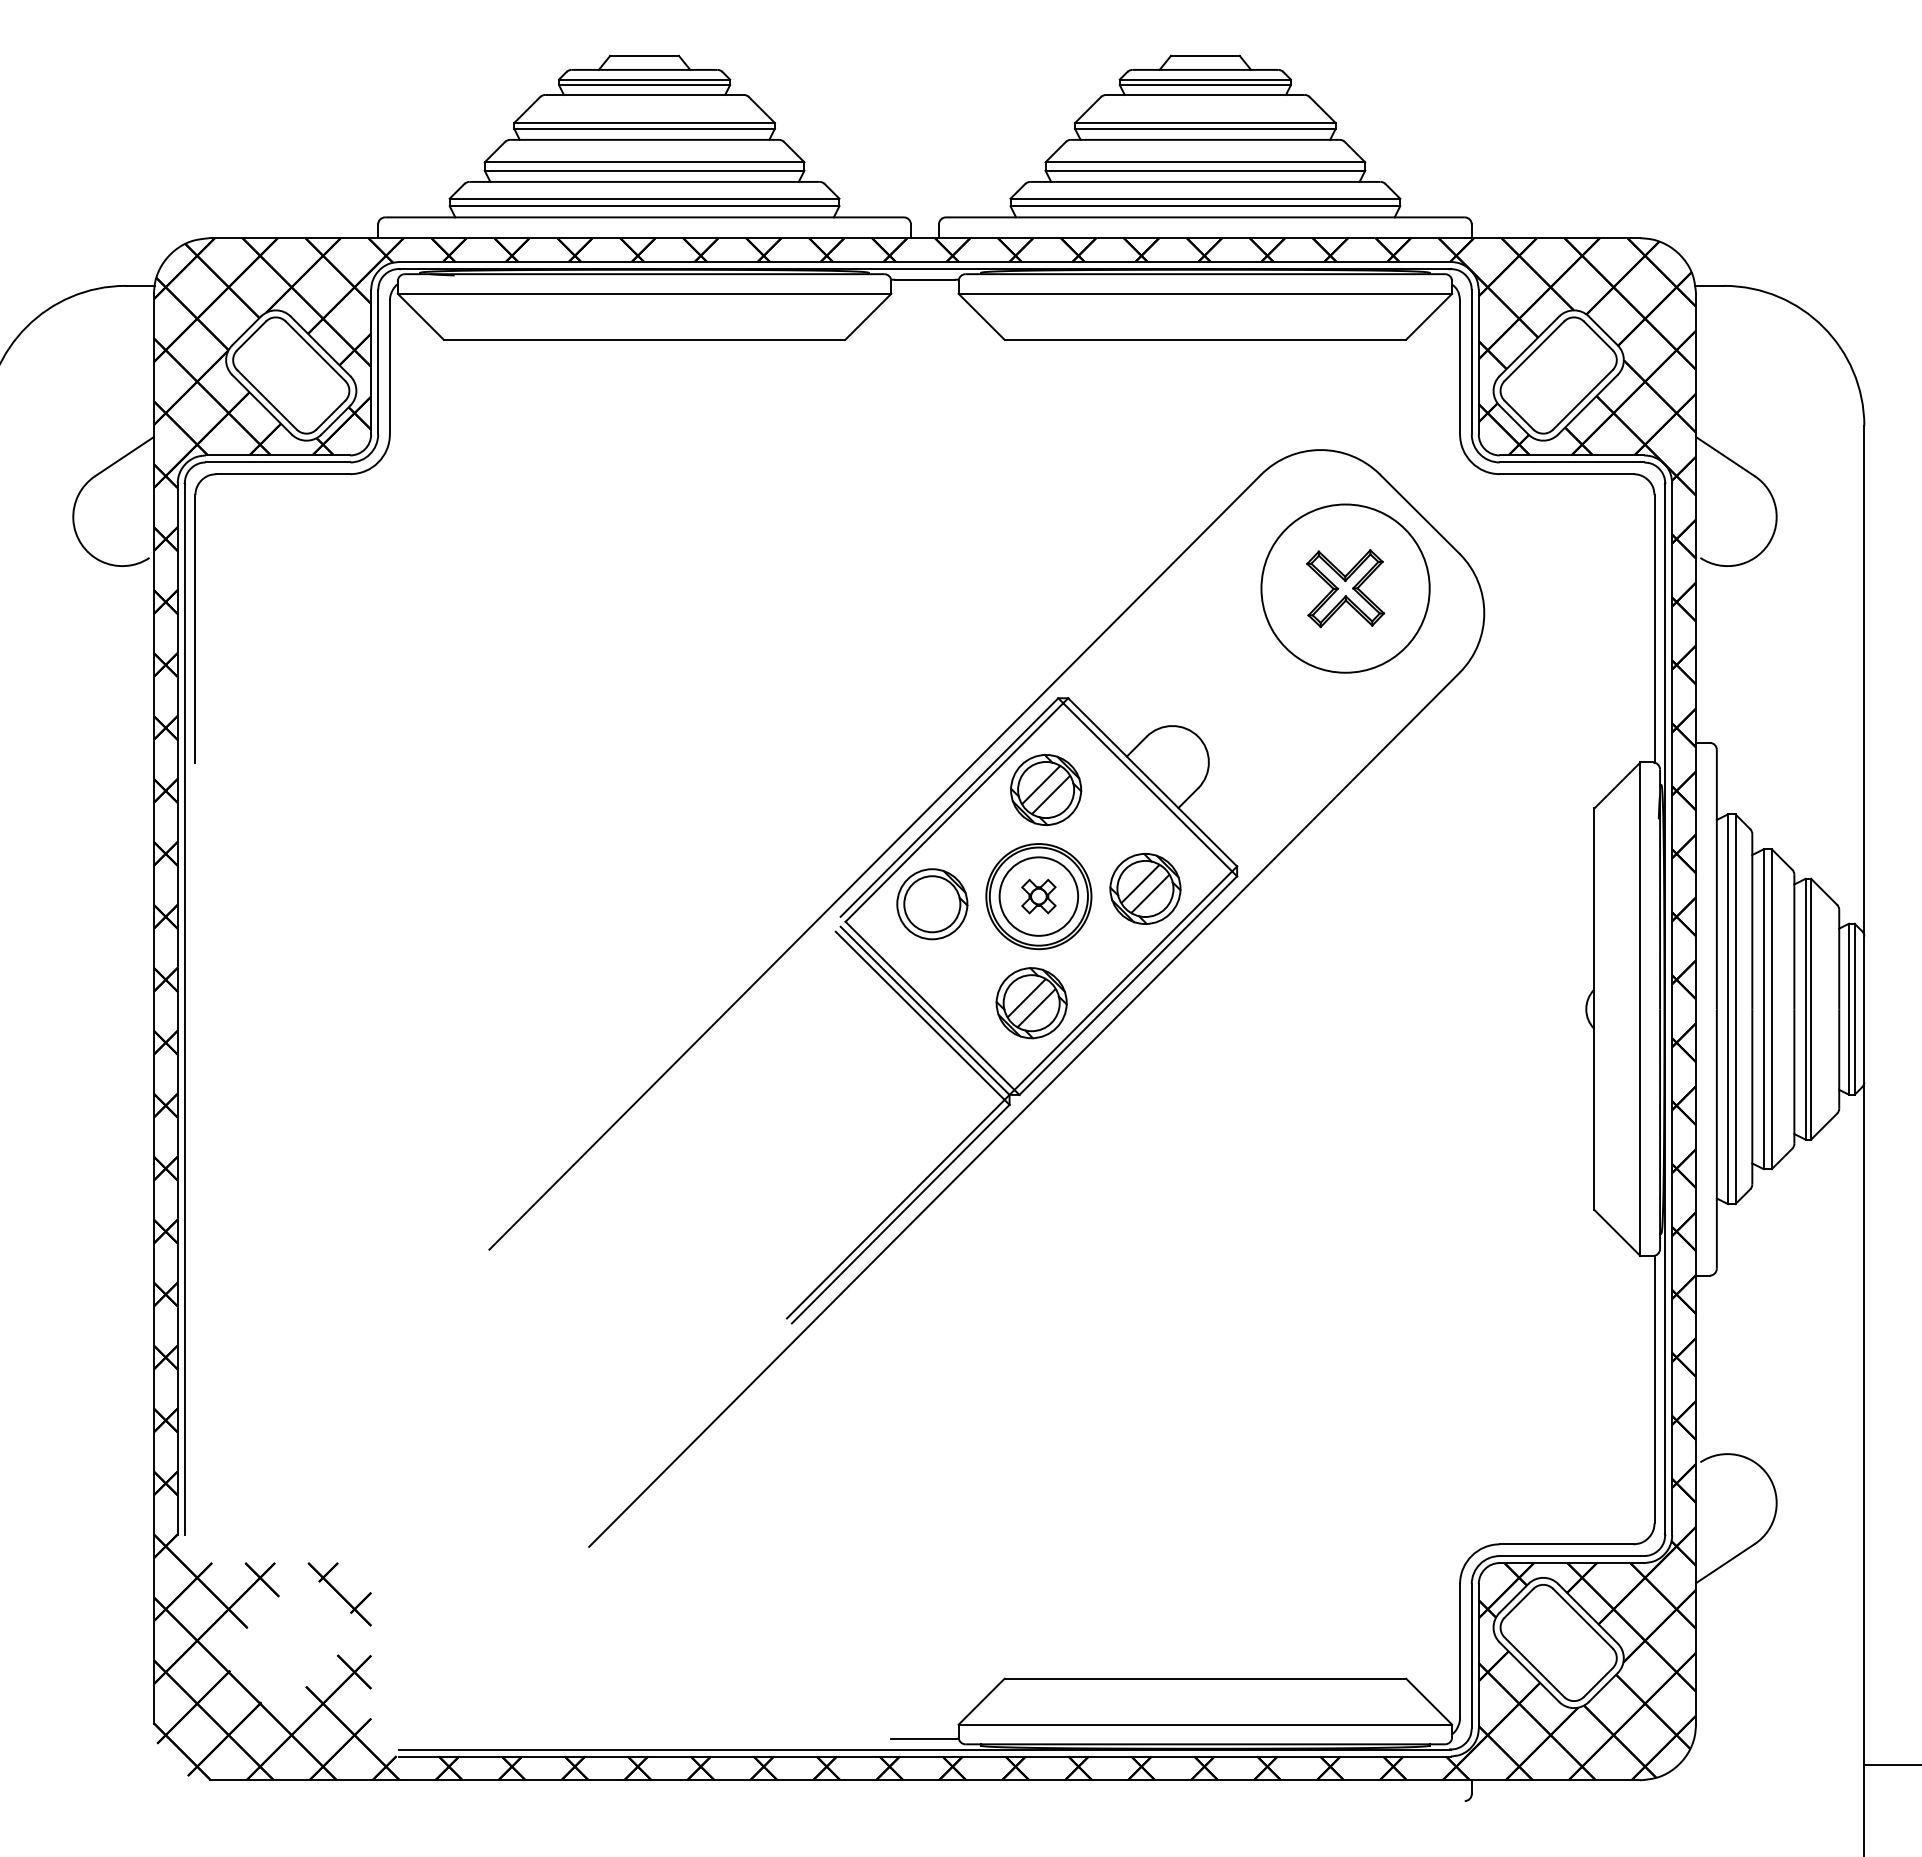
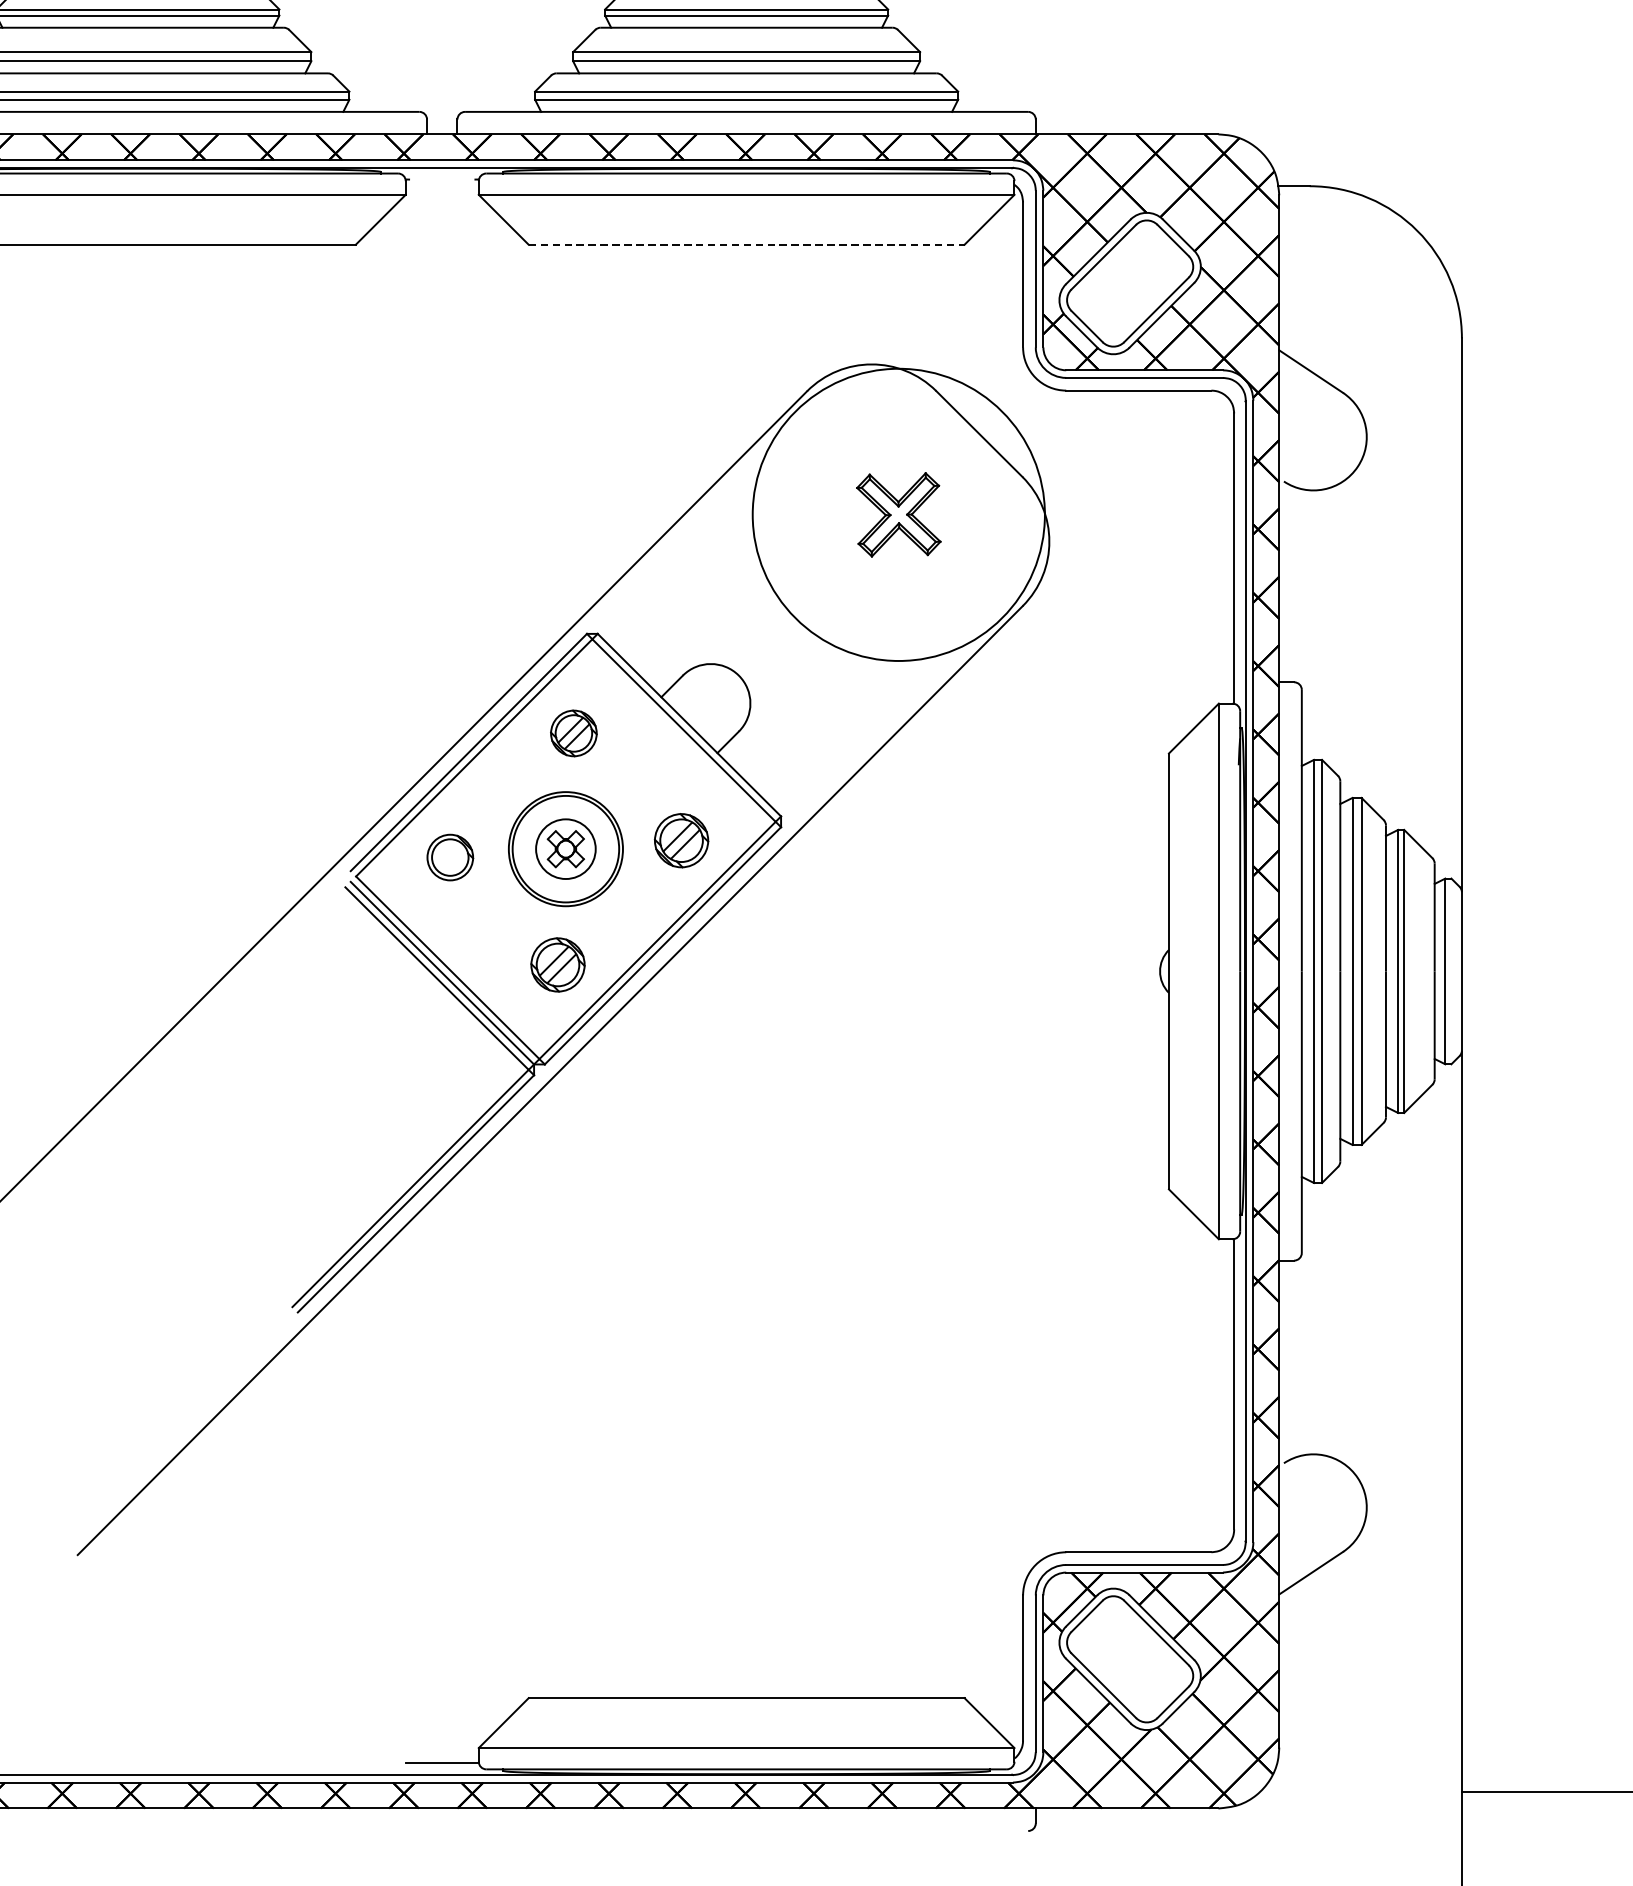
line: (924, 279) -> (441, 179), removed
line: (1205, 339) -> (746, 244), solid -> dashed
circle: (1345, 588) -> (898, 514), size x1.6
part: (1046, 789) -> (574, 732), size x0.6
part: (1145, 888) -> (681, 840), size x0.7
circle: (1038, 896) -> (565, 849), size x0.7
part: (932, 904) -> (450, 857), size x0.6
part: (1031, 1003) -> (557, 965), size x0.7
line: (1854, 1008) -> (1451, 970), removed

